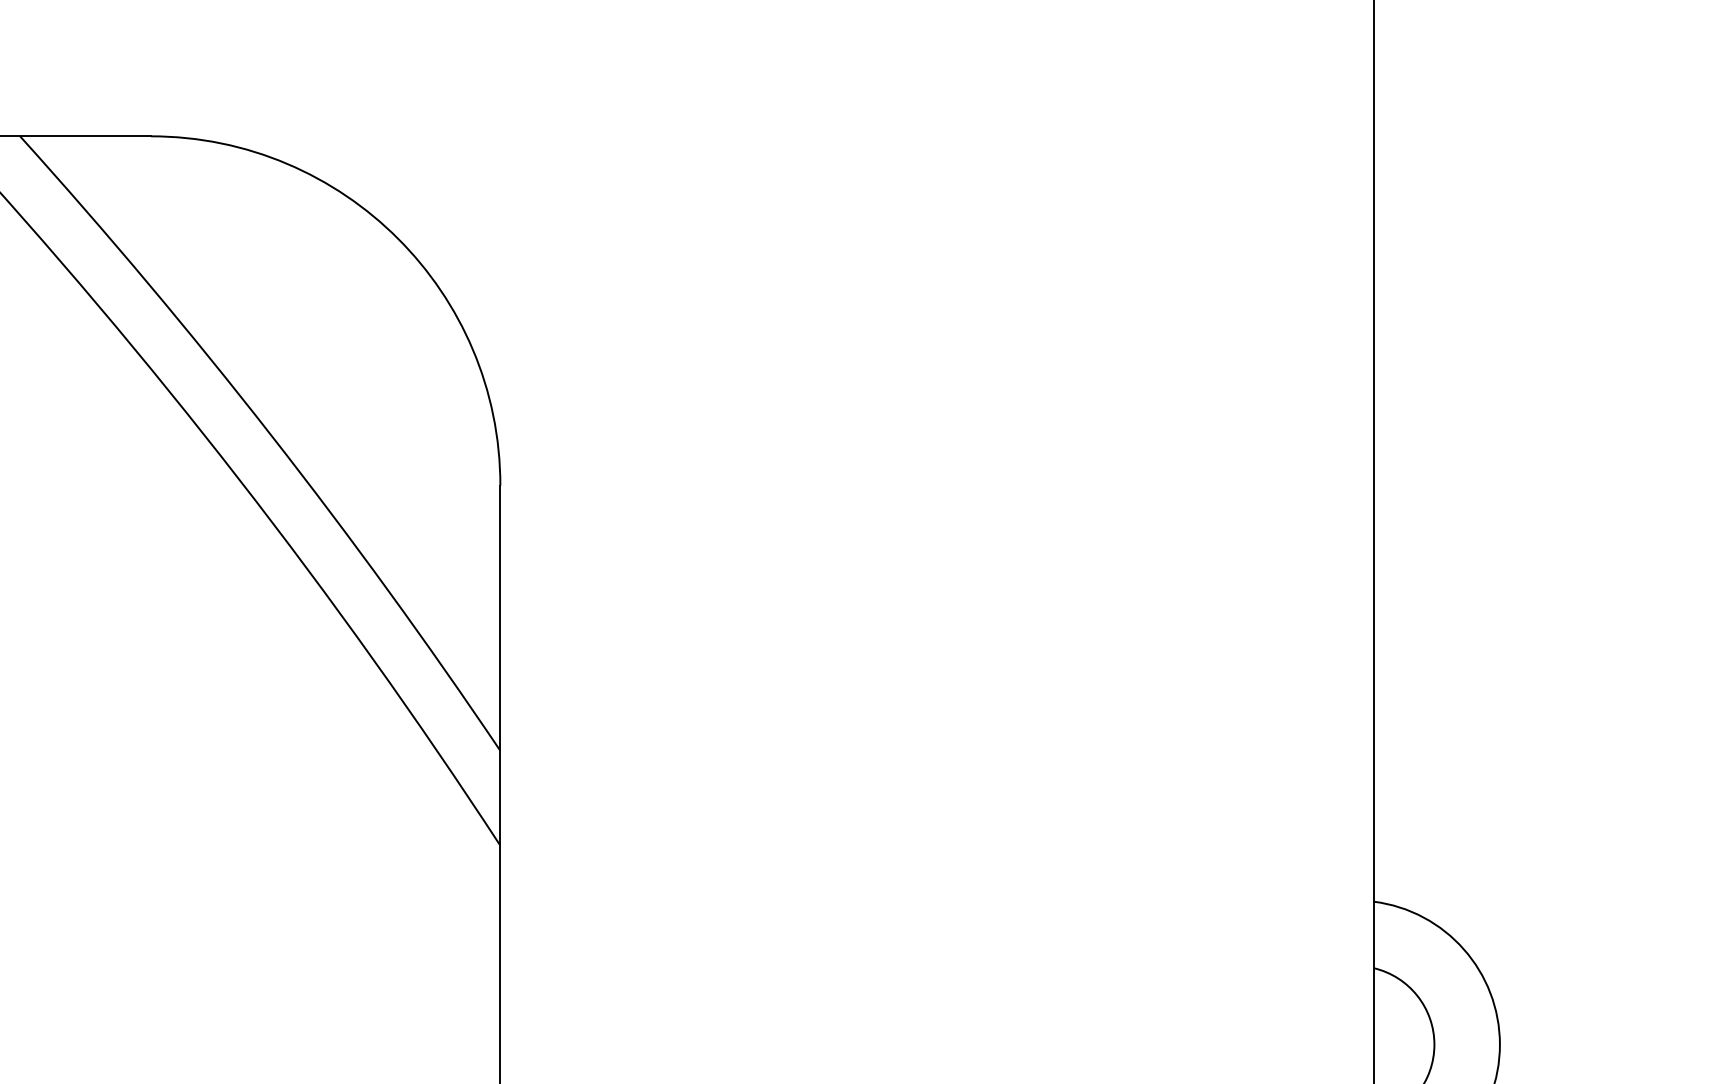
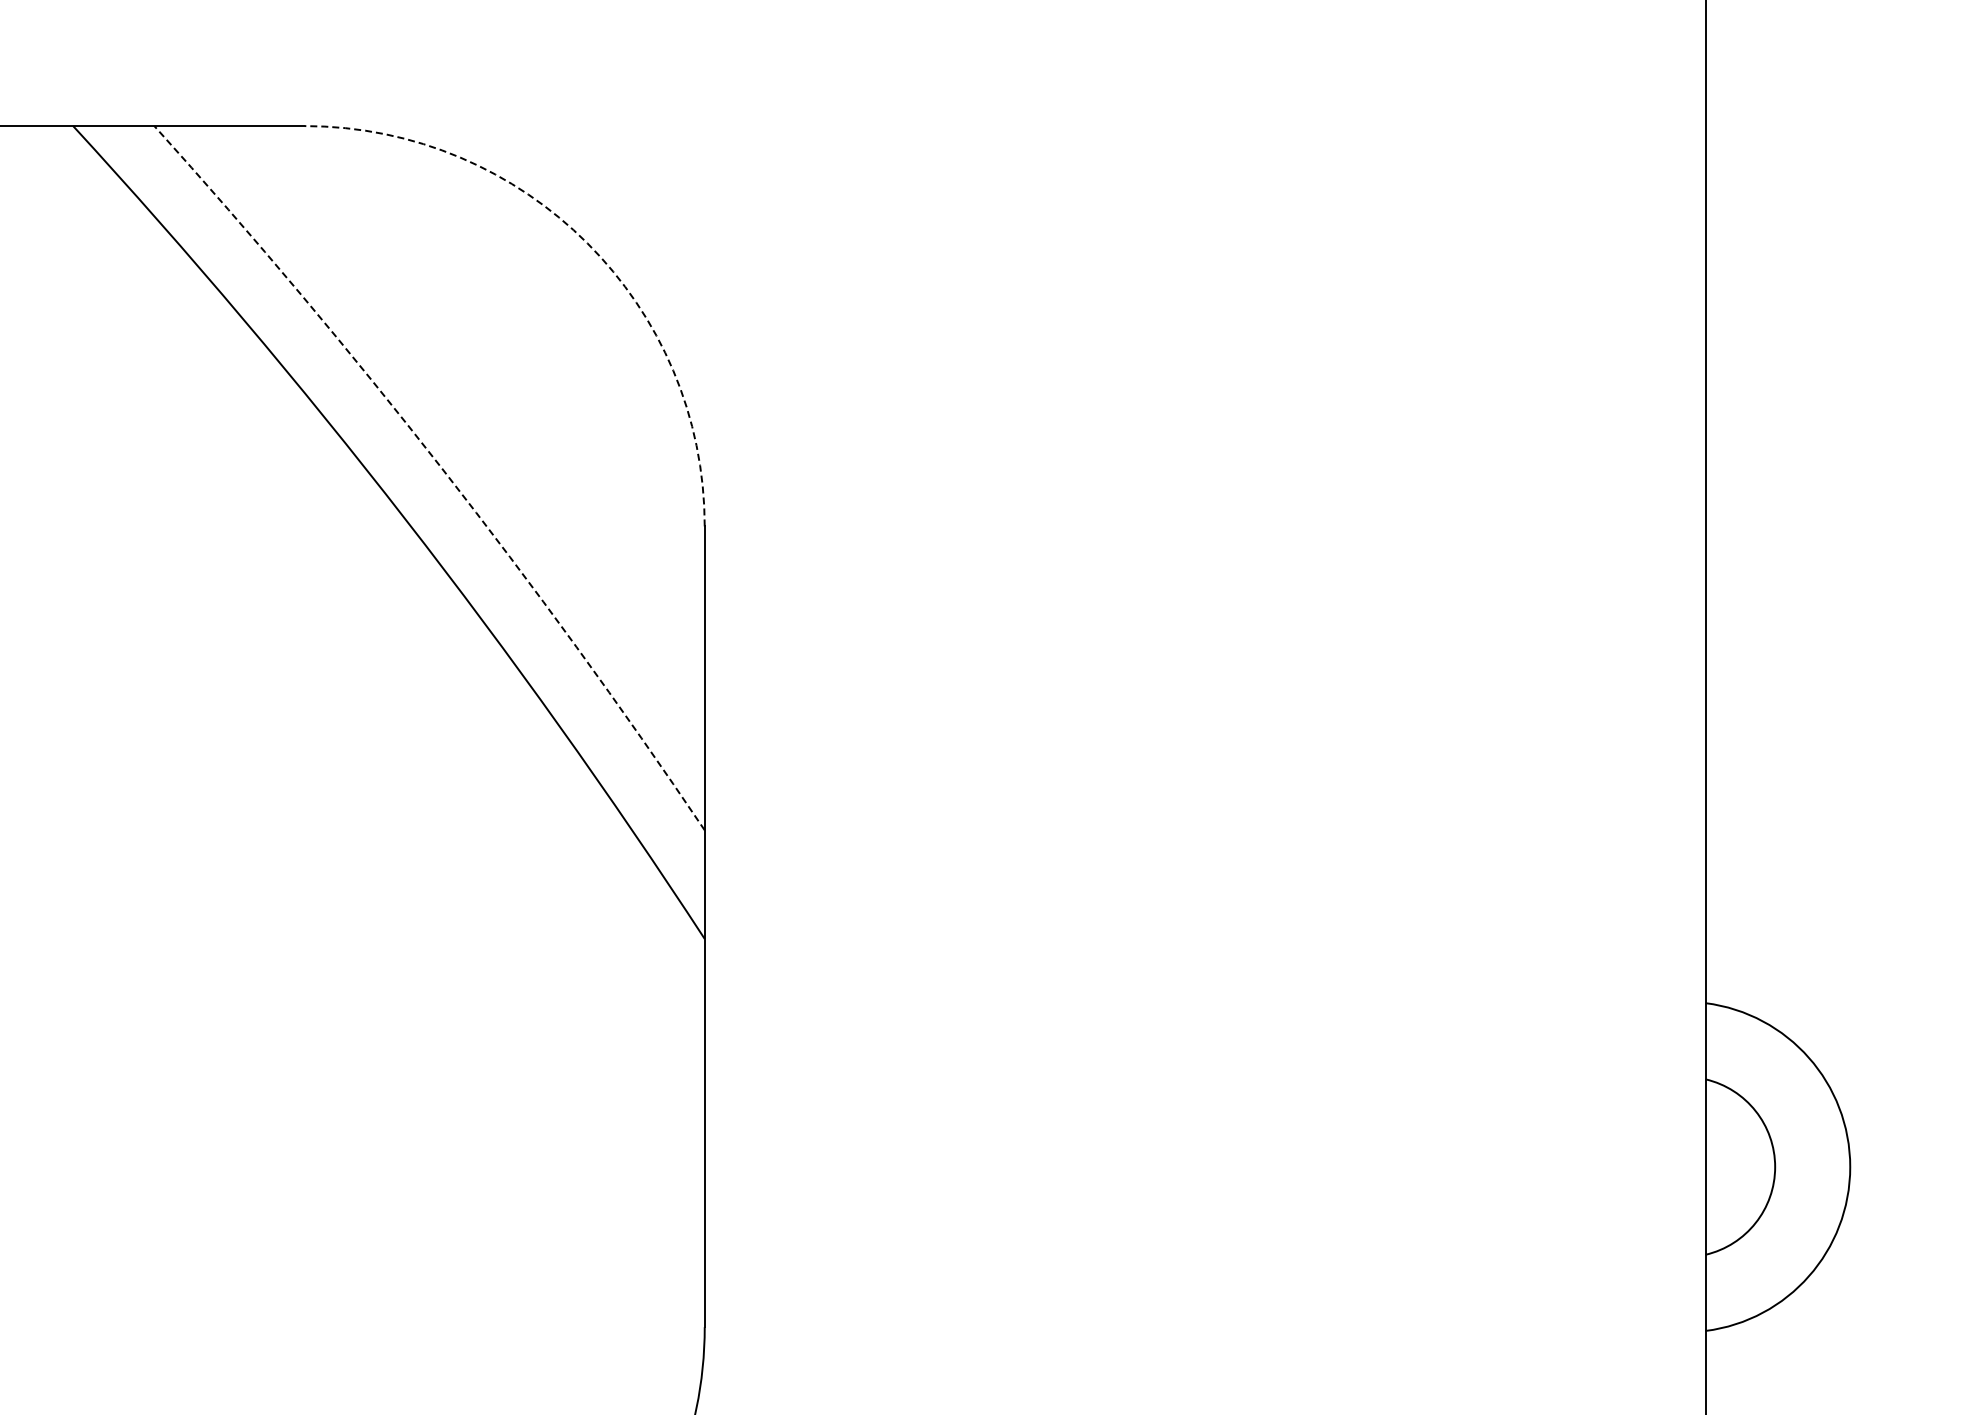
arc: (398, 238) -> (587, 243), solid -> dashed
arc: (270, 435) -> (441, 468), solid -> dashed

